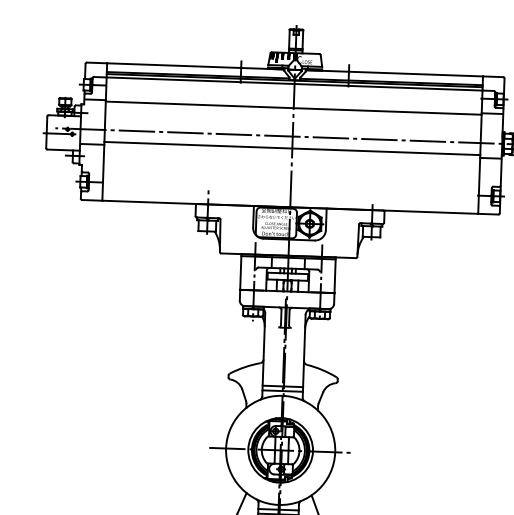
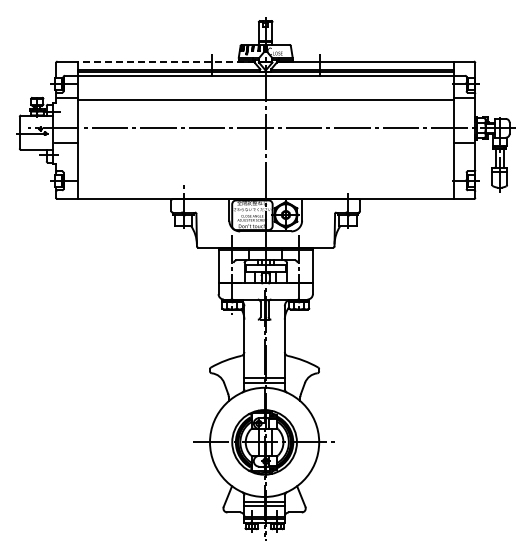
line: (195, 66) -> (166, 61), solid -> dashed
line: (292, 148) -> (265, 140), removed

